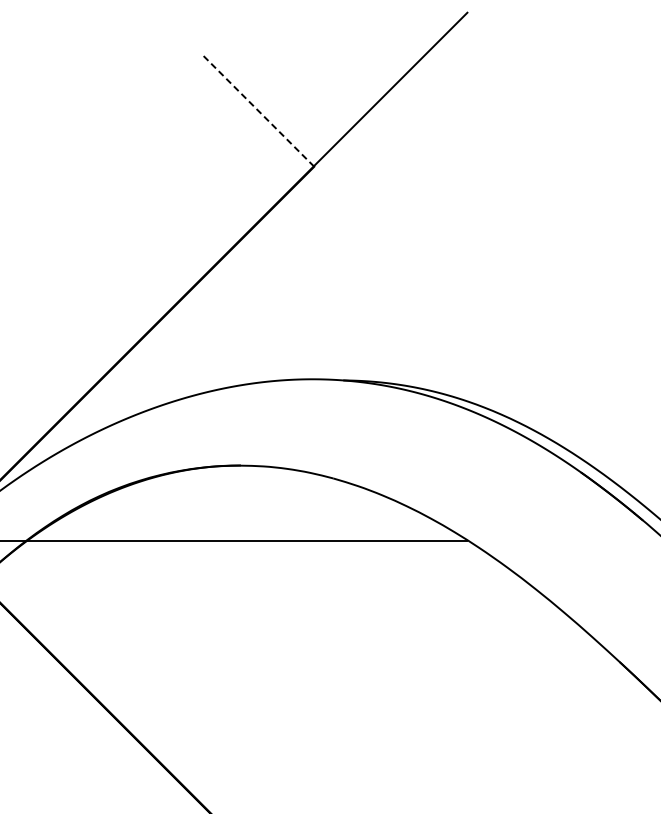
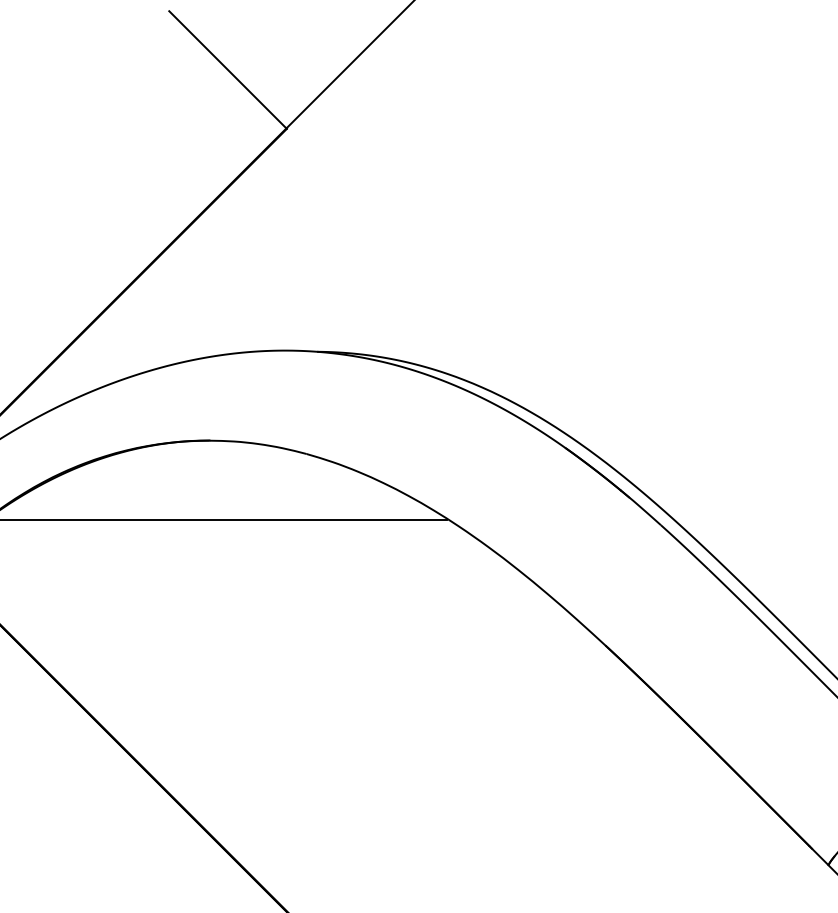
line: (257, 109) -> (227, 69), dashed -> solid

